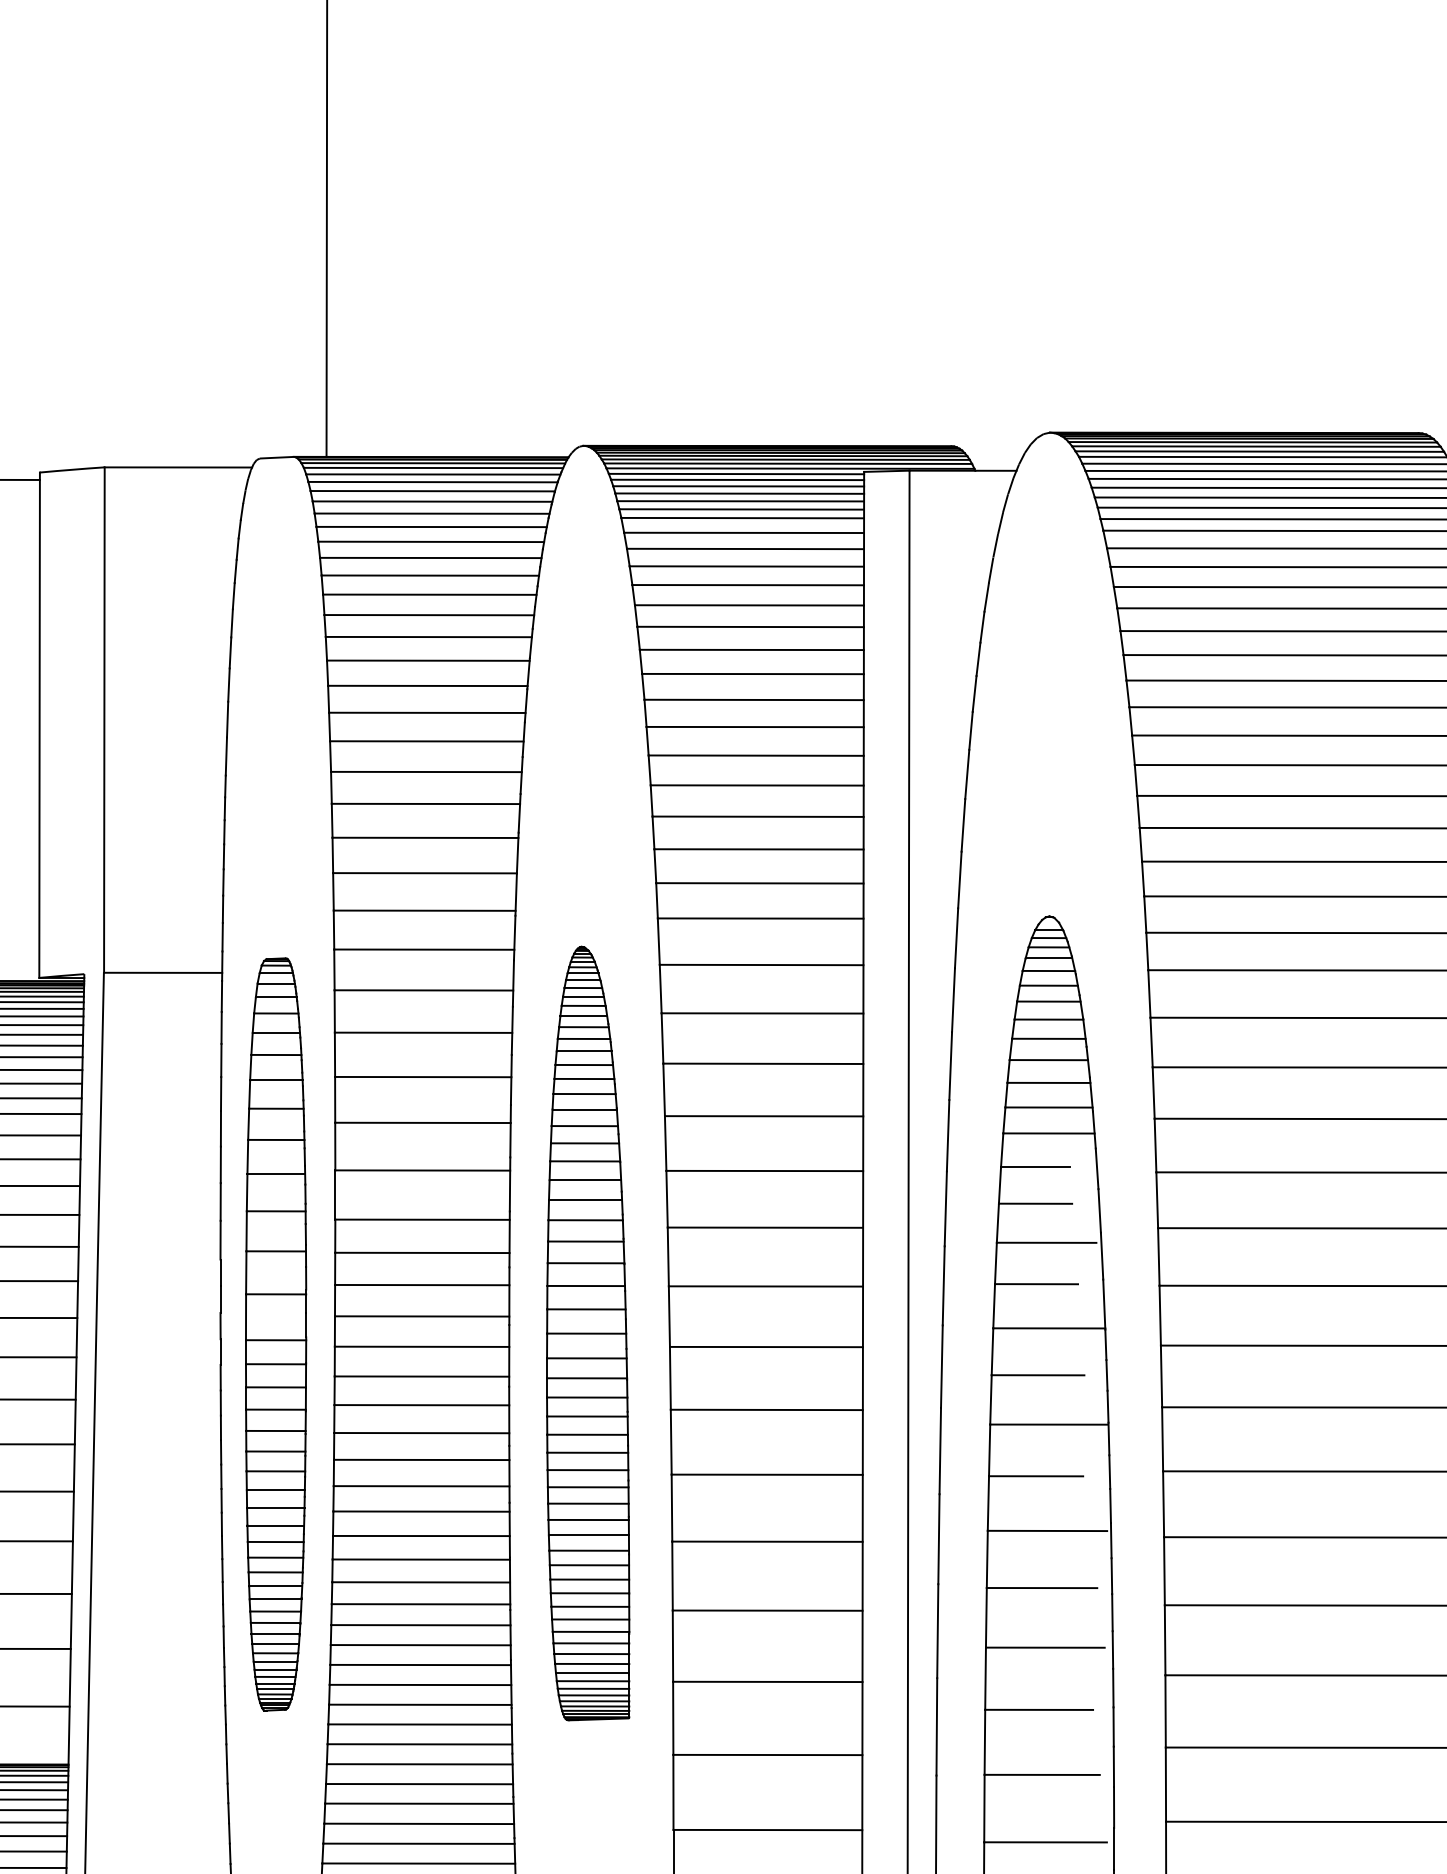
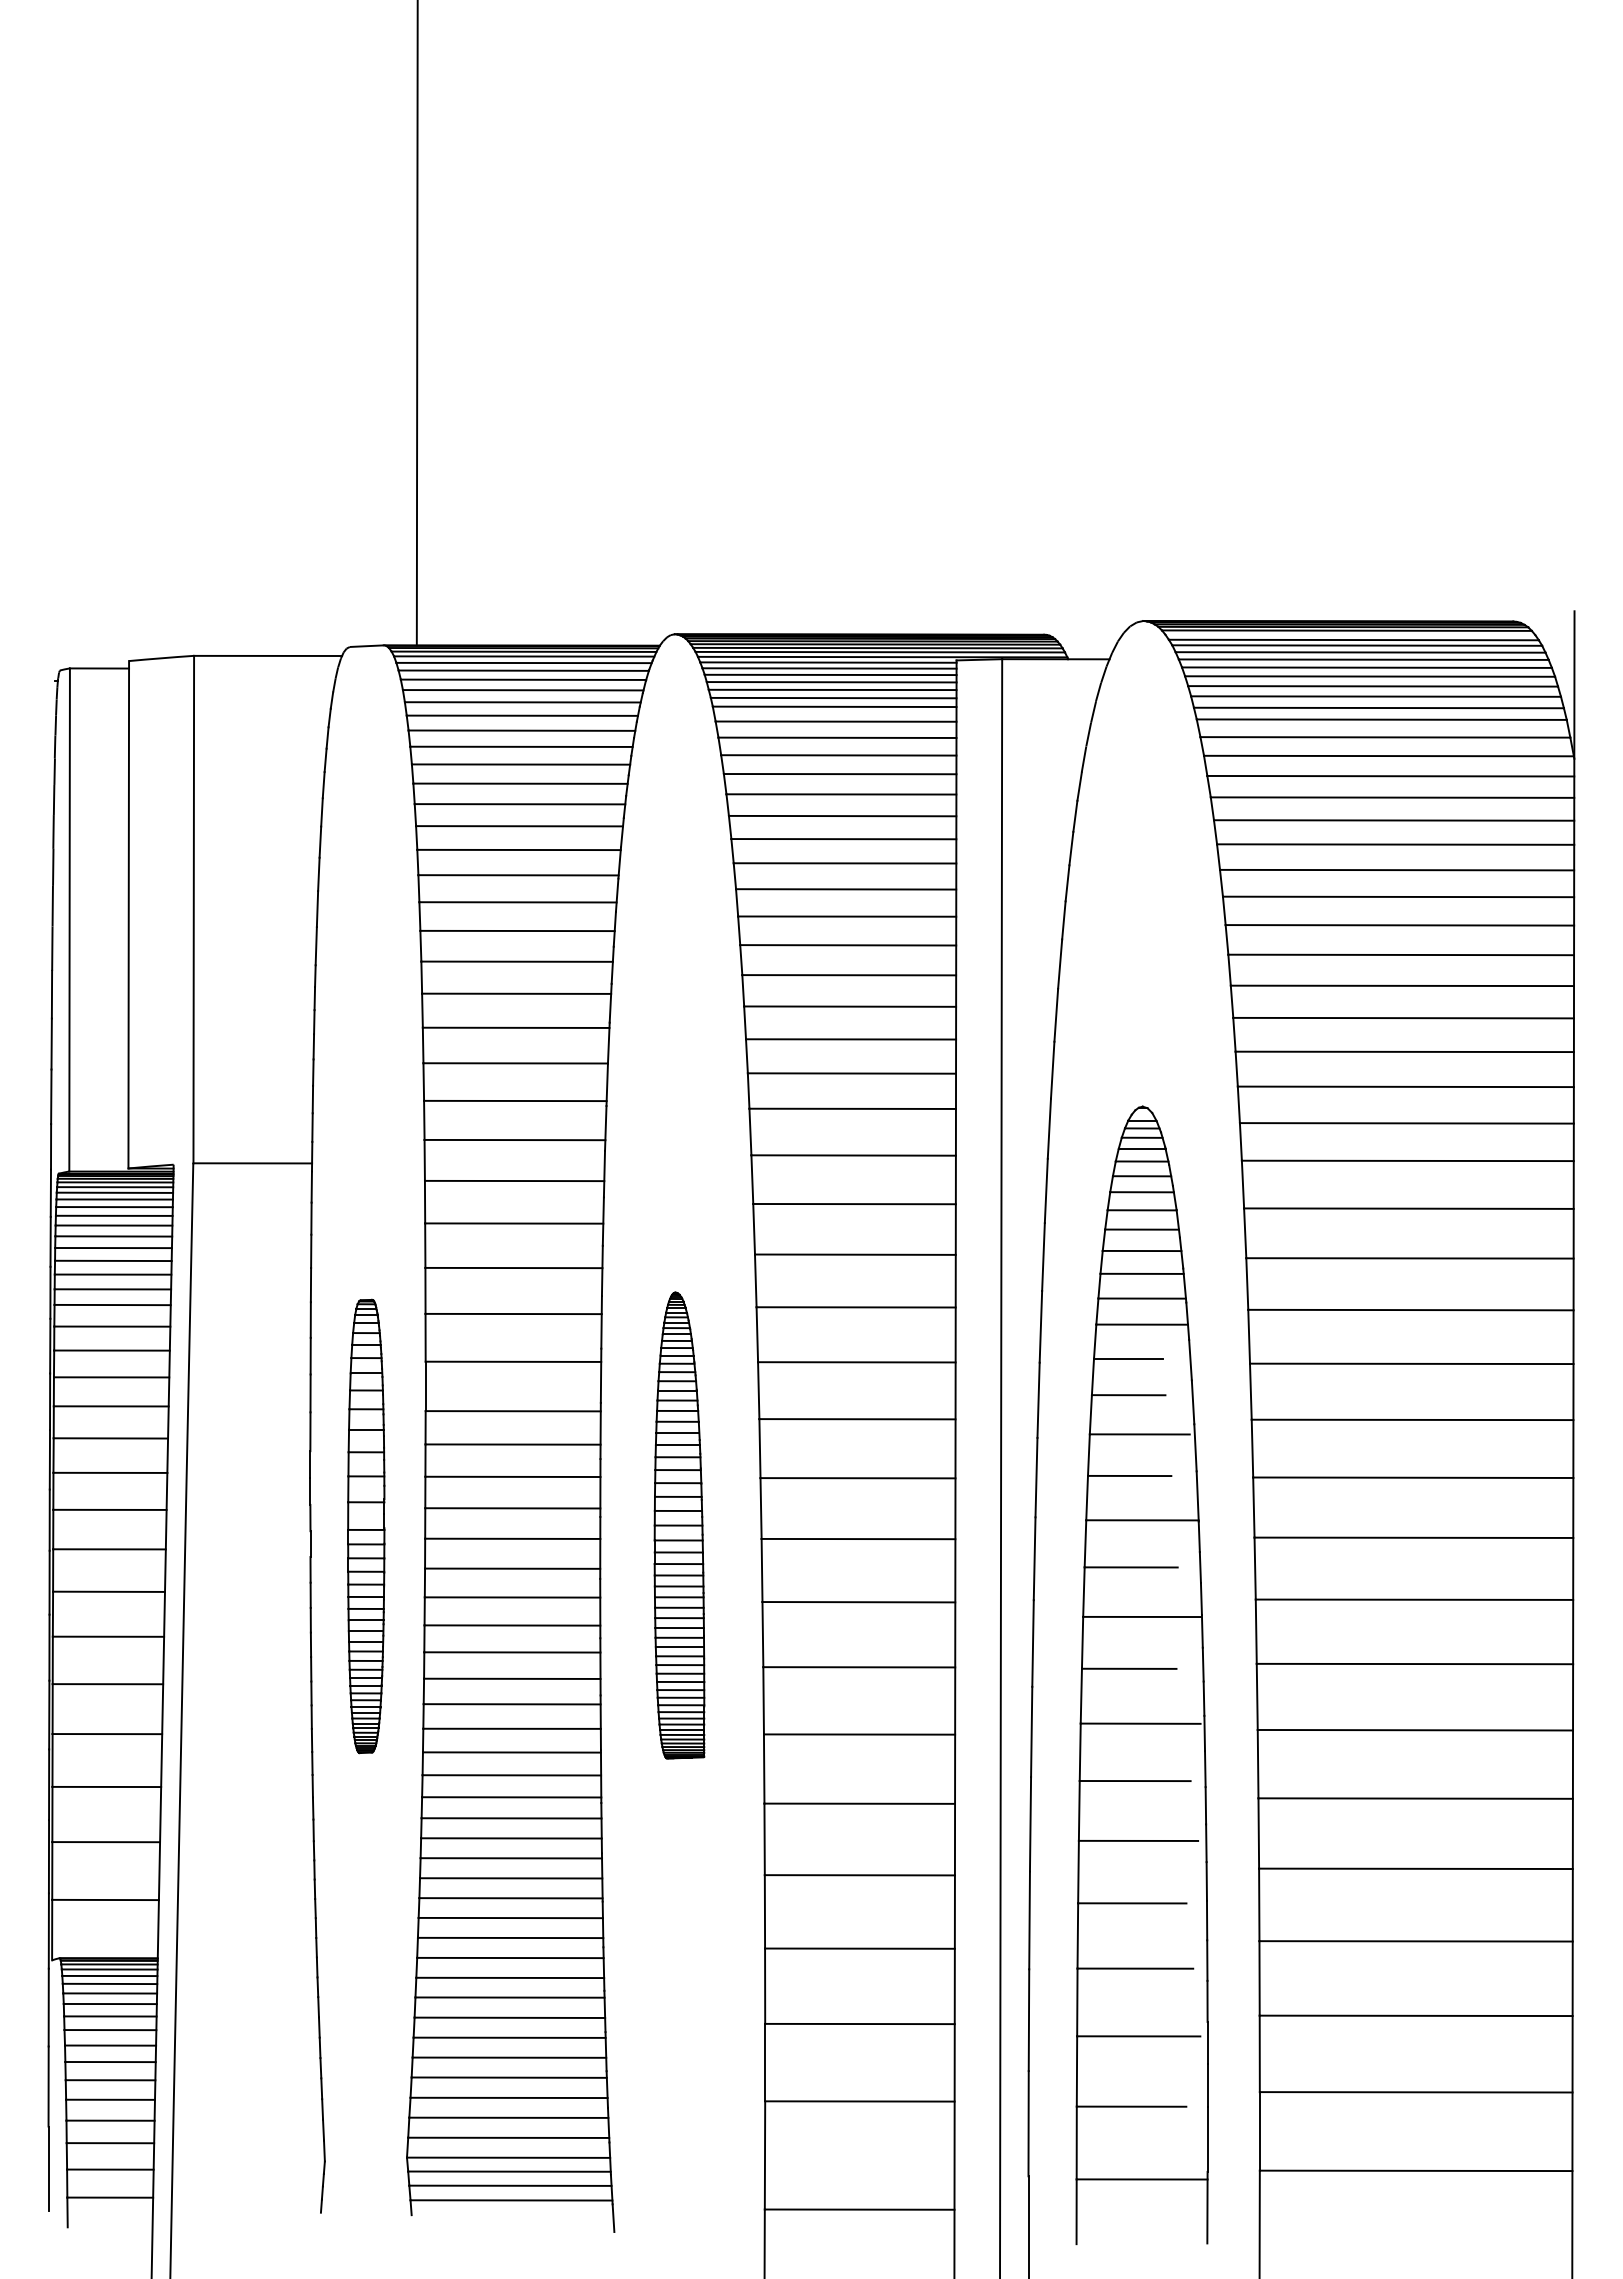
line: (1256, 446) -> (1350, 634), removed
part: (588, 1333) -> (679, 1525), size x0.6
part: (276, 1334) -> (366, 1526), size x0.6

